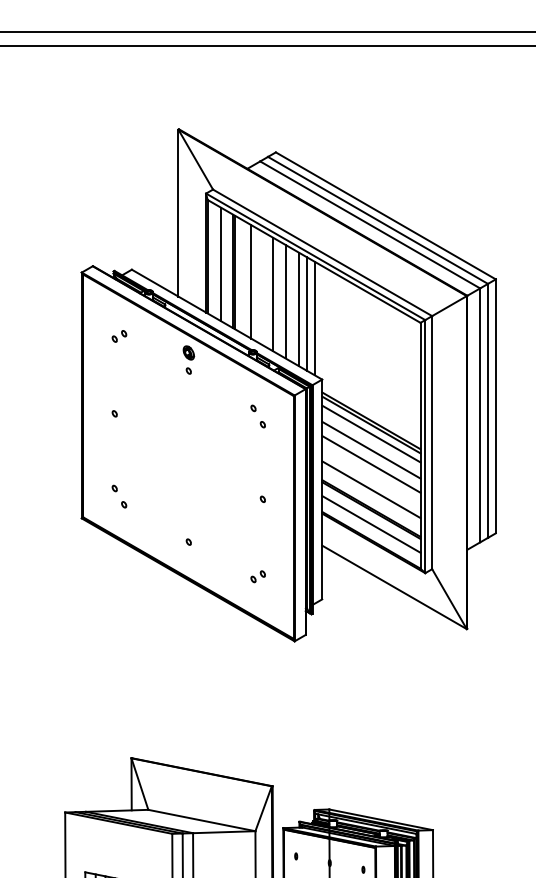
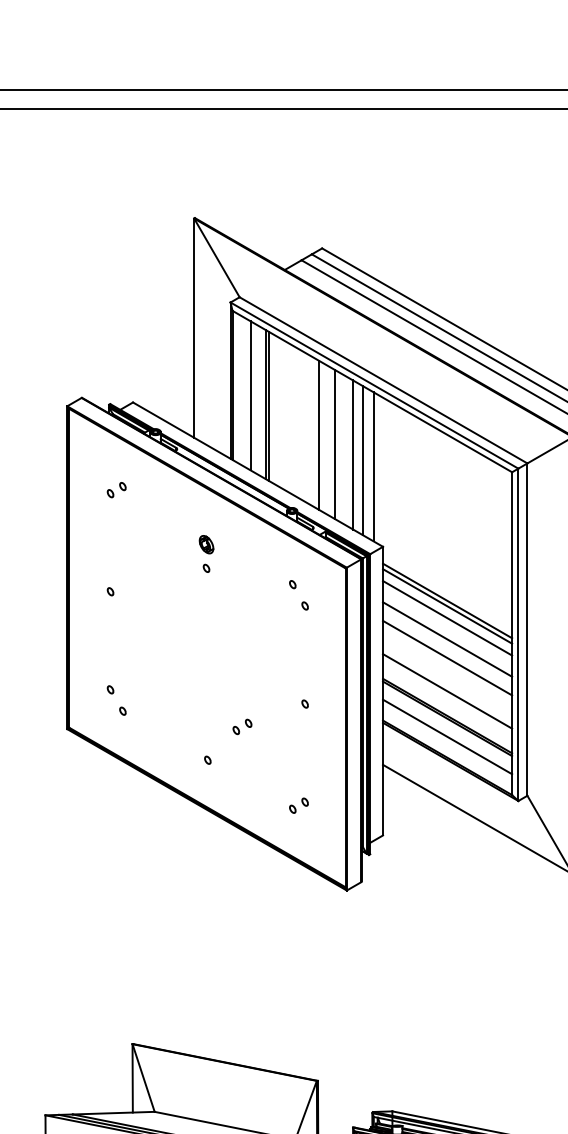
line: (251, 281) -> (290, 417), removed
part: (188, 359) -> (206, 553), moved
part: (214, 516) -> (241, 726), added

